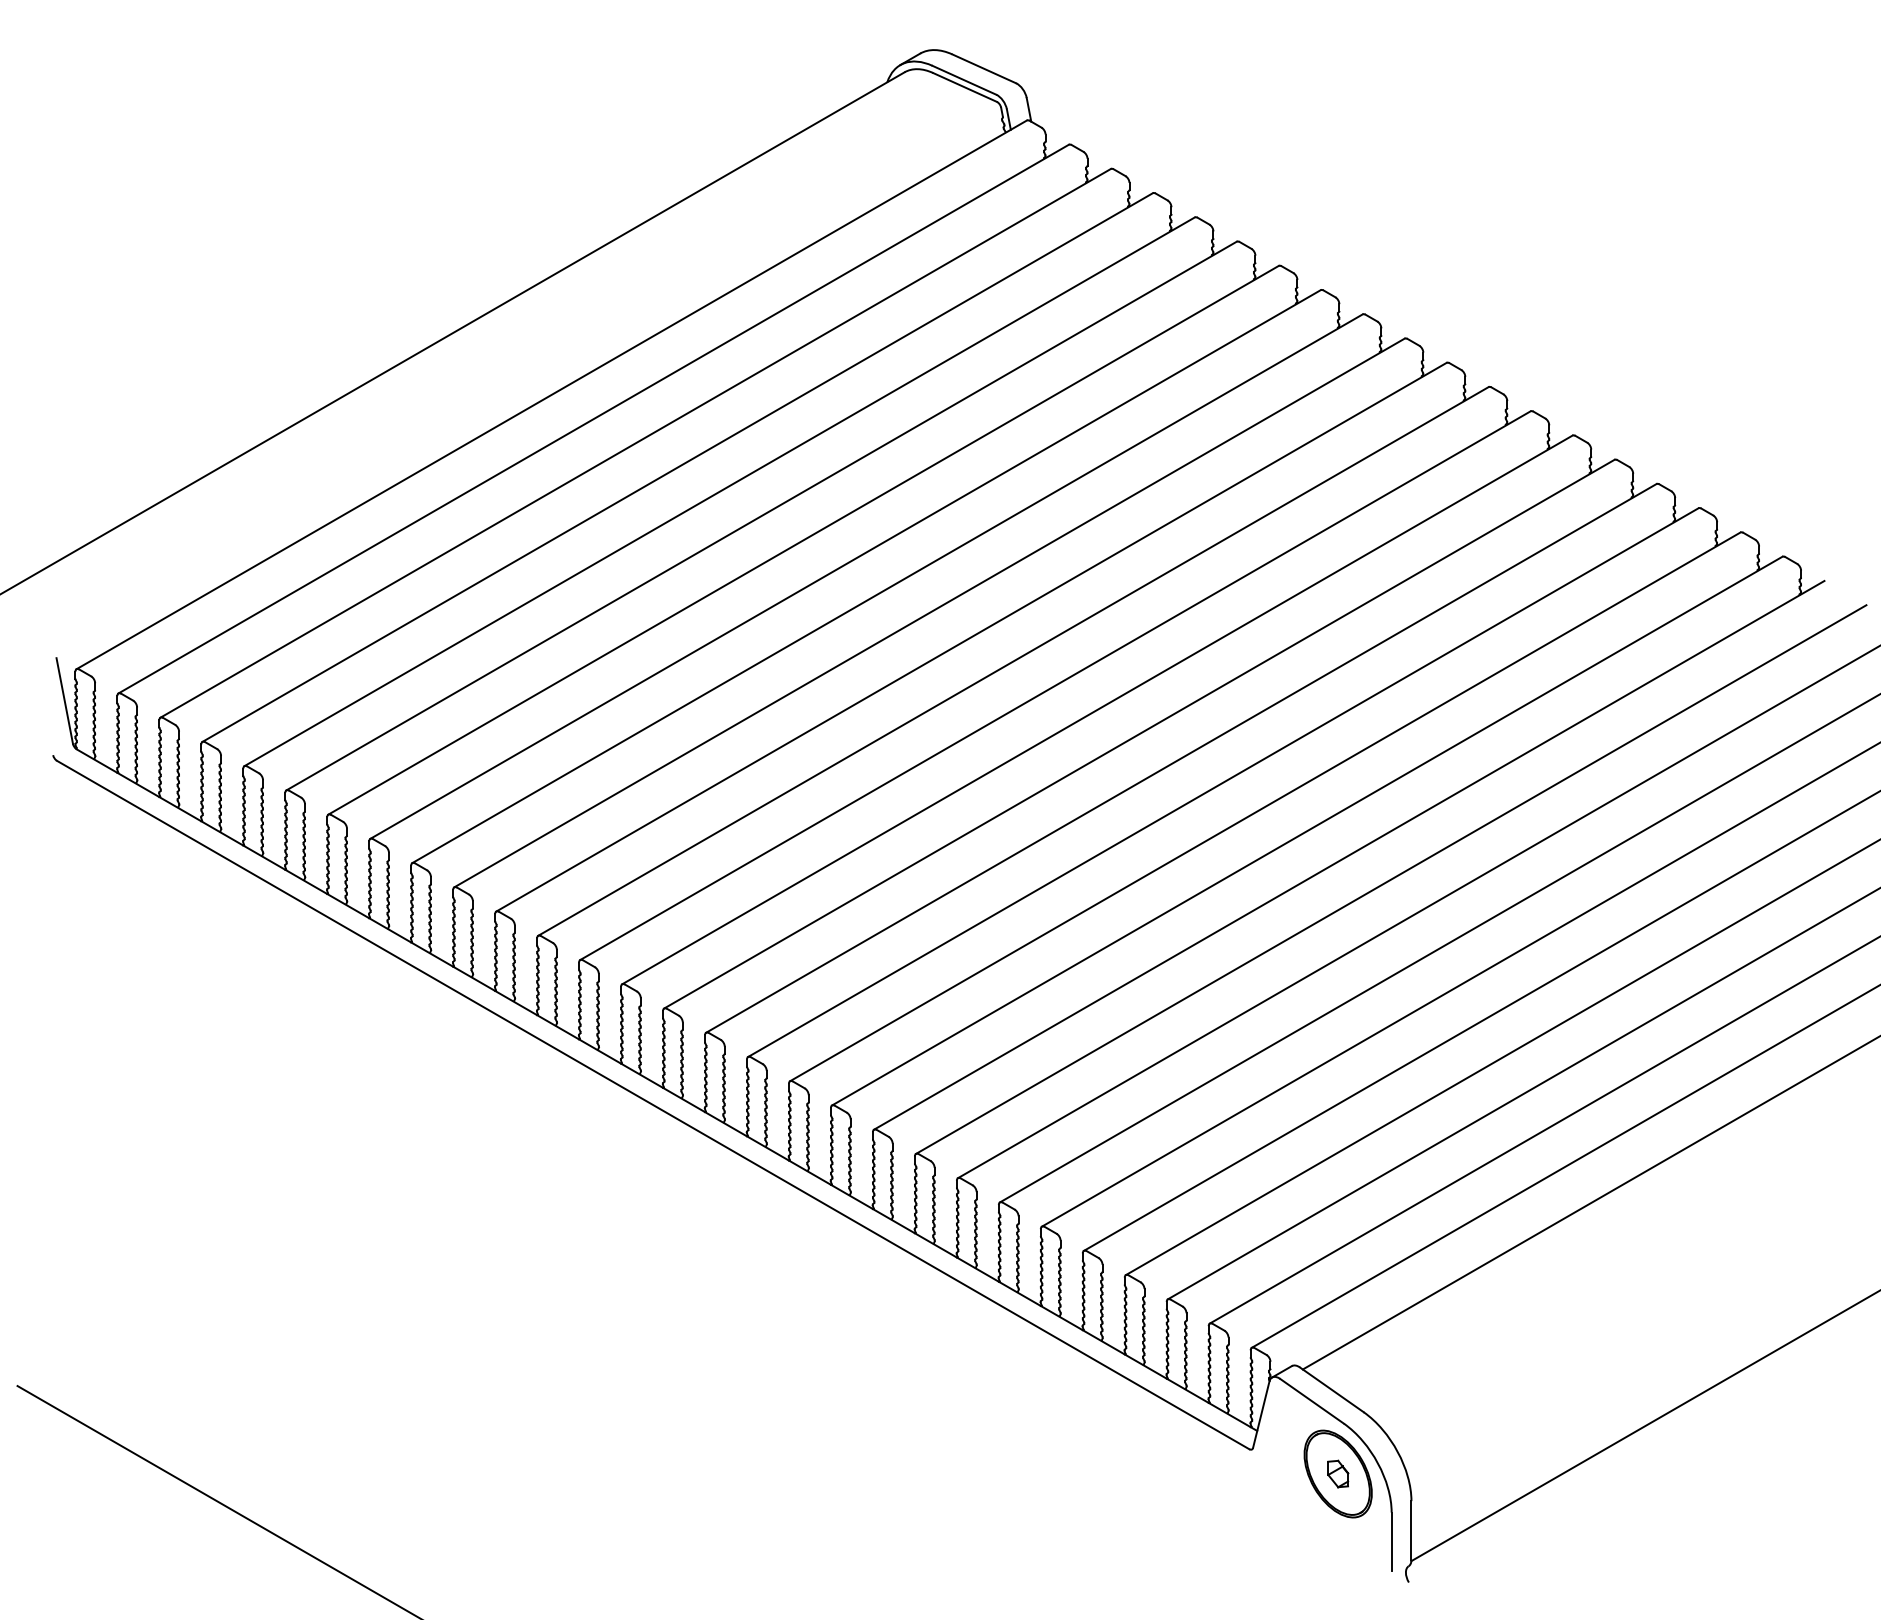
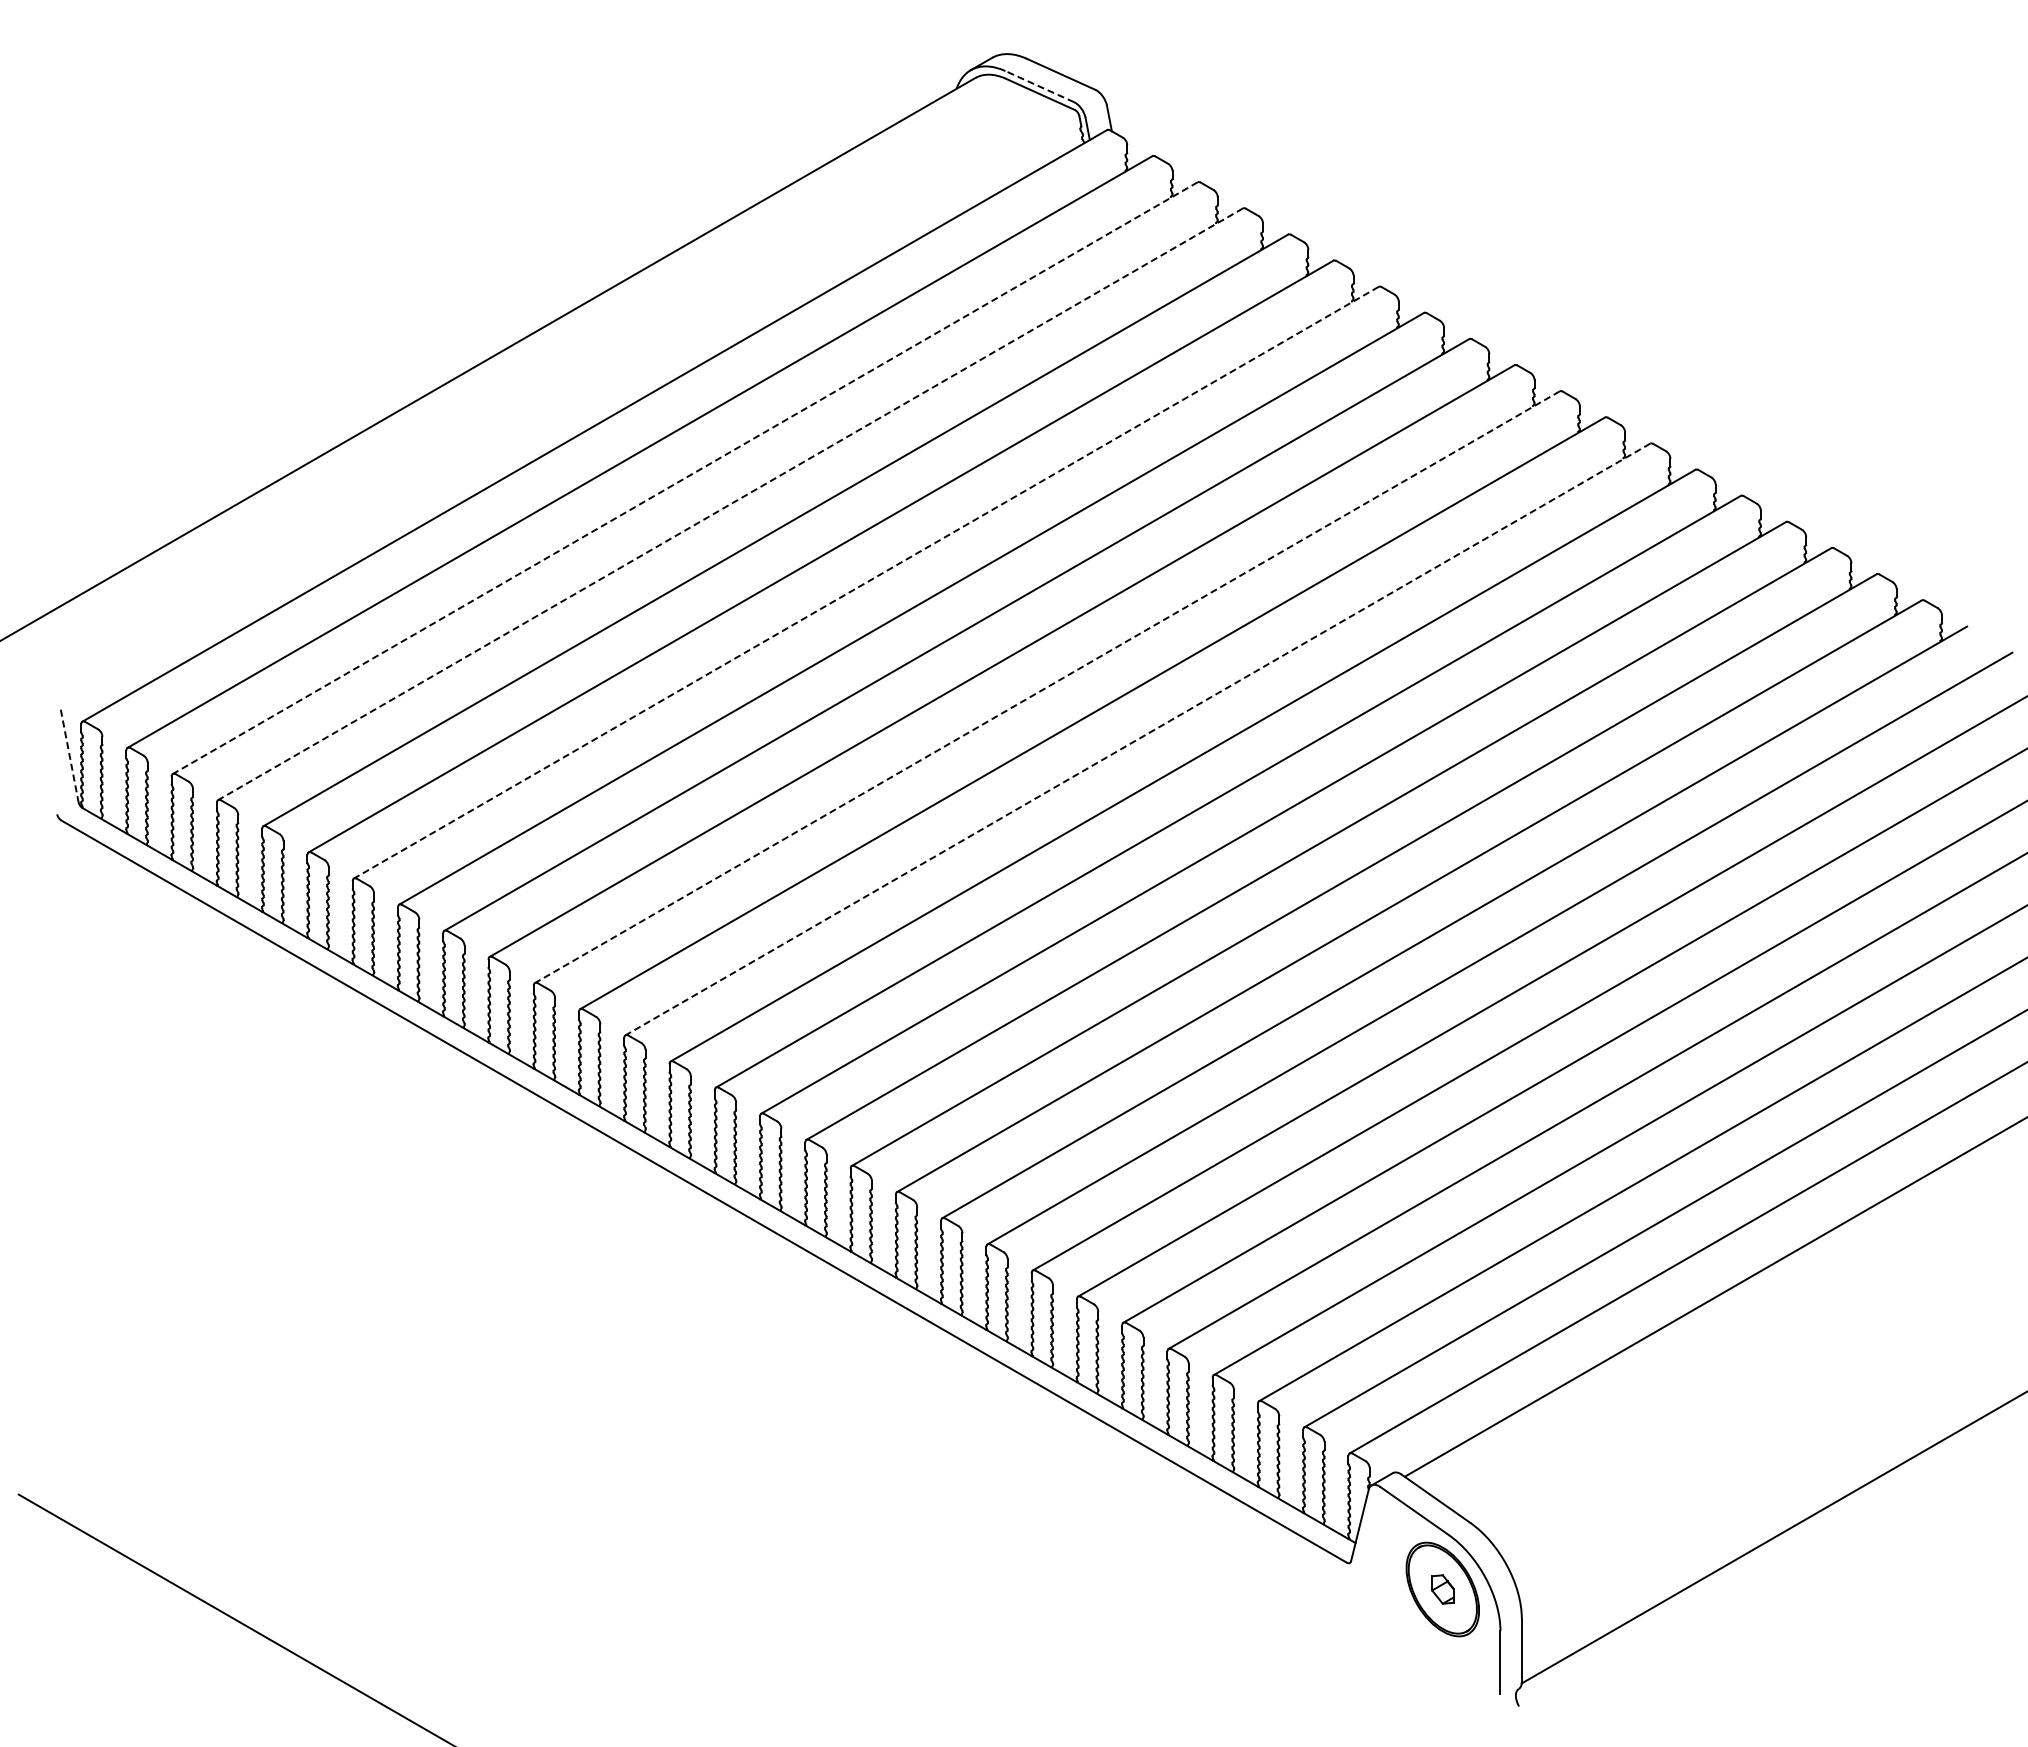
line: (964, 80) -> (1039, 86), solid -> dashed
line: (635, 443) -> (685, 478), solid -> dashed
line: (677, 467) -> (730, 504), solid -> dashed
line: (803, 540) -> (866, 582), solid -> dashed
line: (971, 637) -> (1047, 687), solid -> dashed
line: (1055, 685) -> (1137, 739), solid -> dashed
line: (64, 700) -> (69, 755), solid -> dashed

